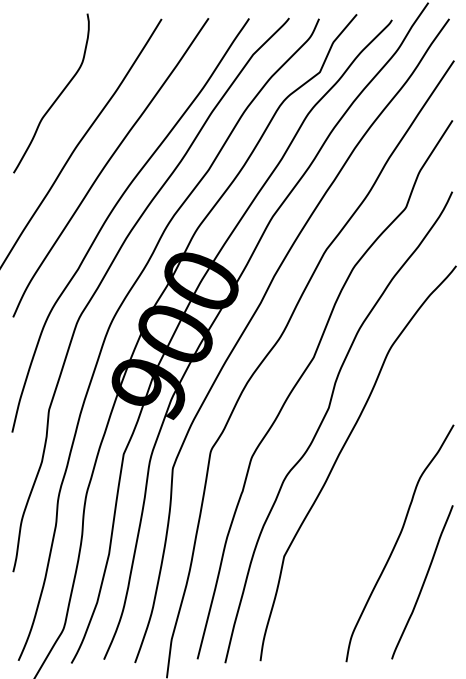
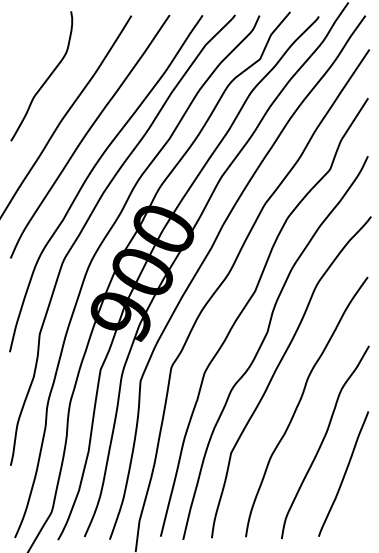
curve: (368, 495) -> (299, 403), added

